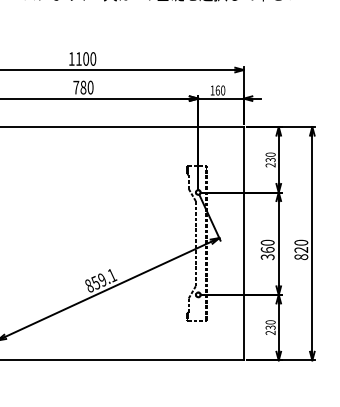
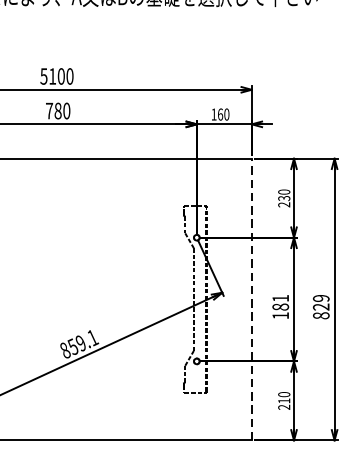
text: (71, 58) -> (43, 75), 1100 -> 5100
text: (301, 242) -> (321, 298), 820 -> 829
line: (243, 243) -> (251, 299), solid -> dashed
text: (267, 249) -> (280, 306), 360 -> 181
text: (270, 327) -> (284, 400), 230 -> 210

